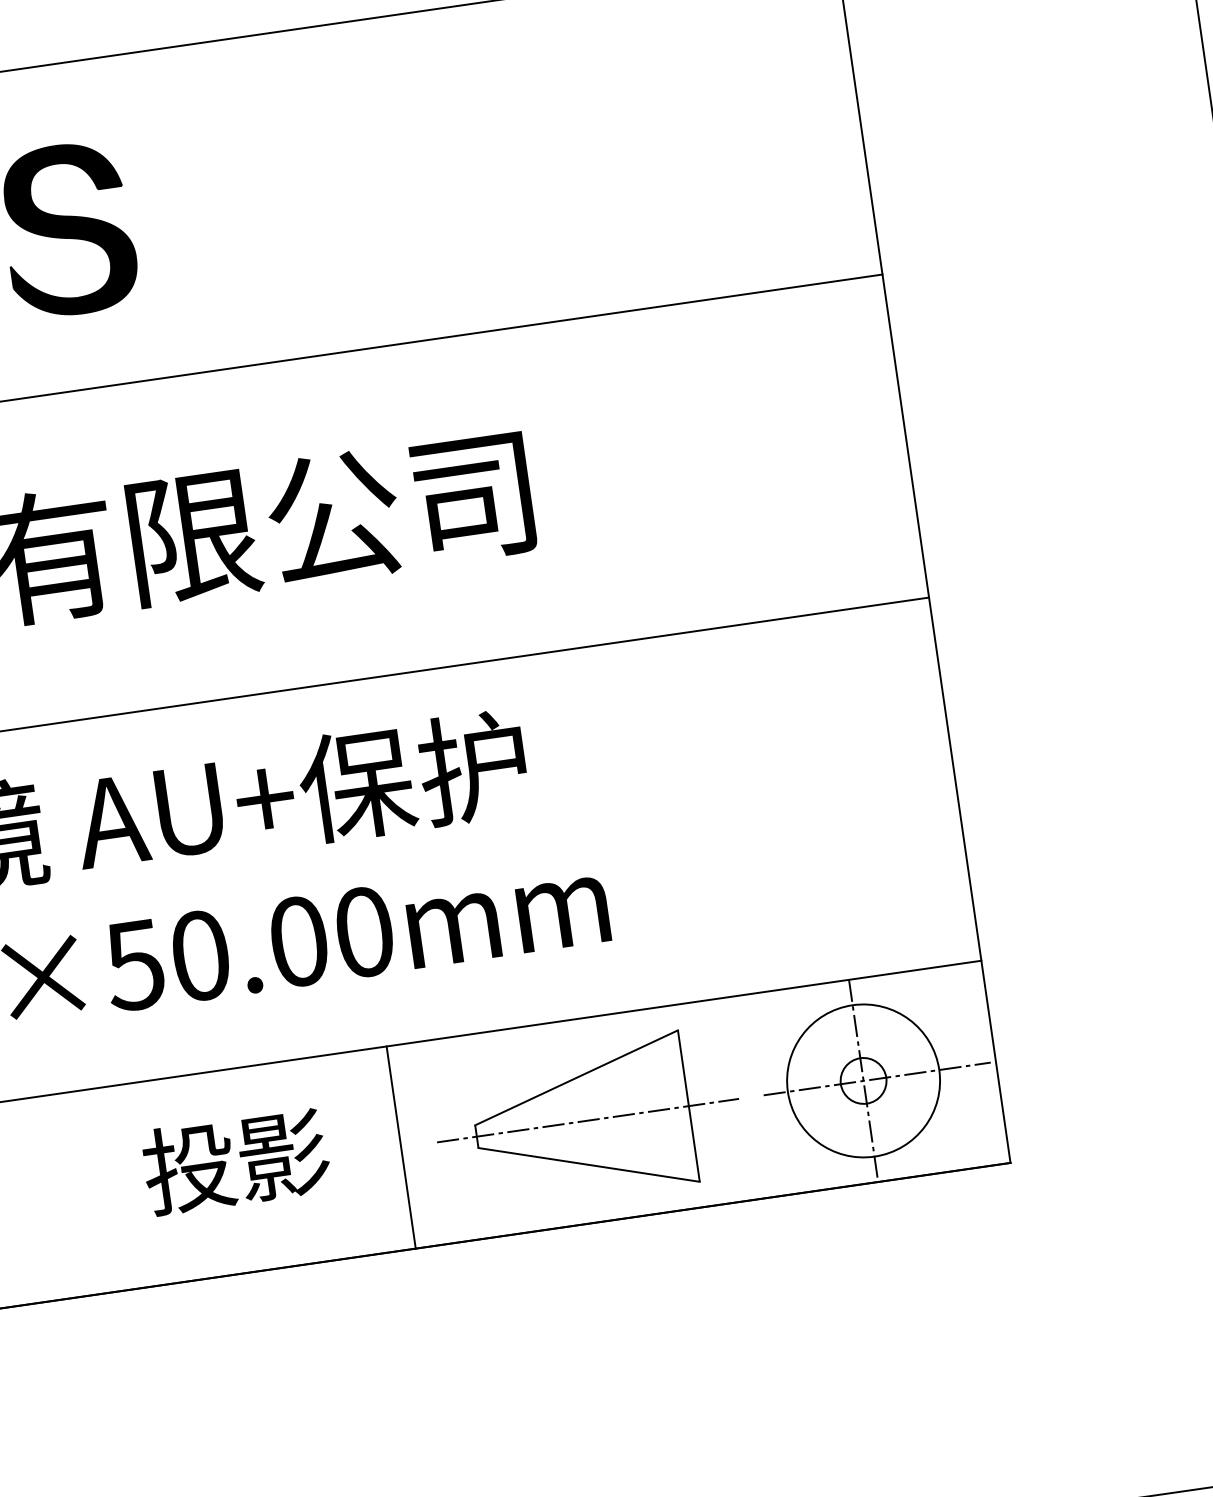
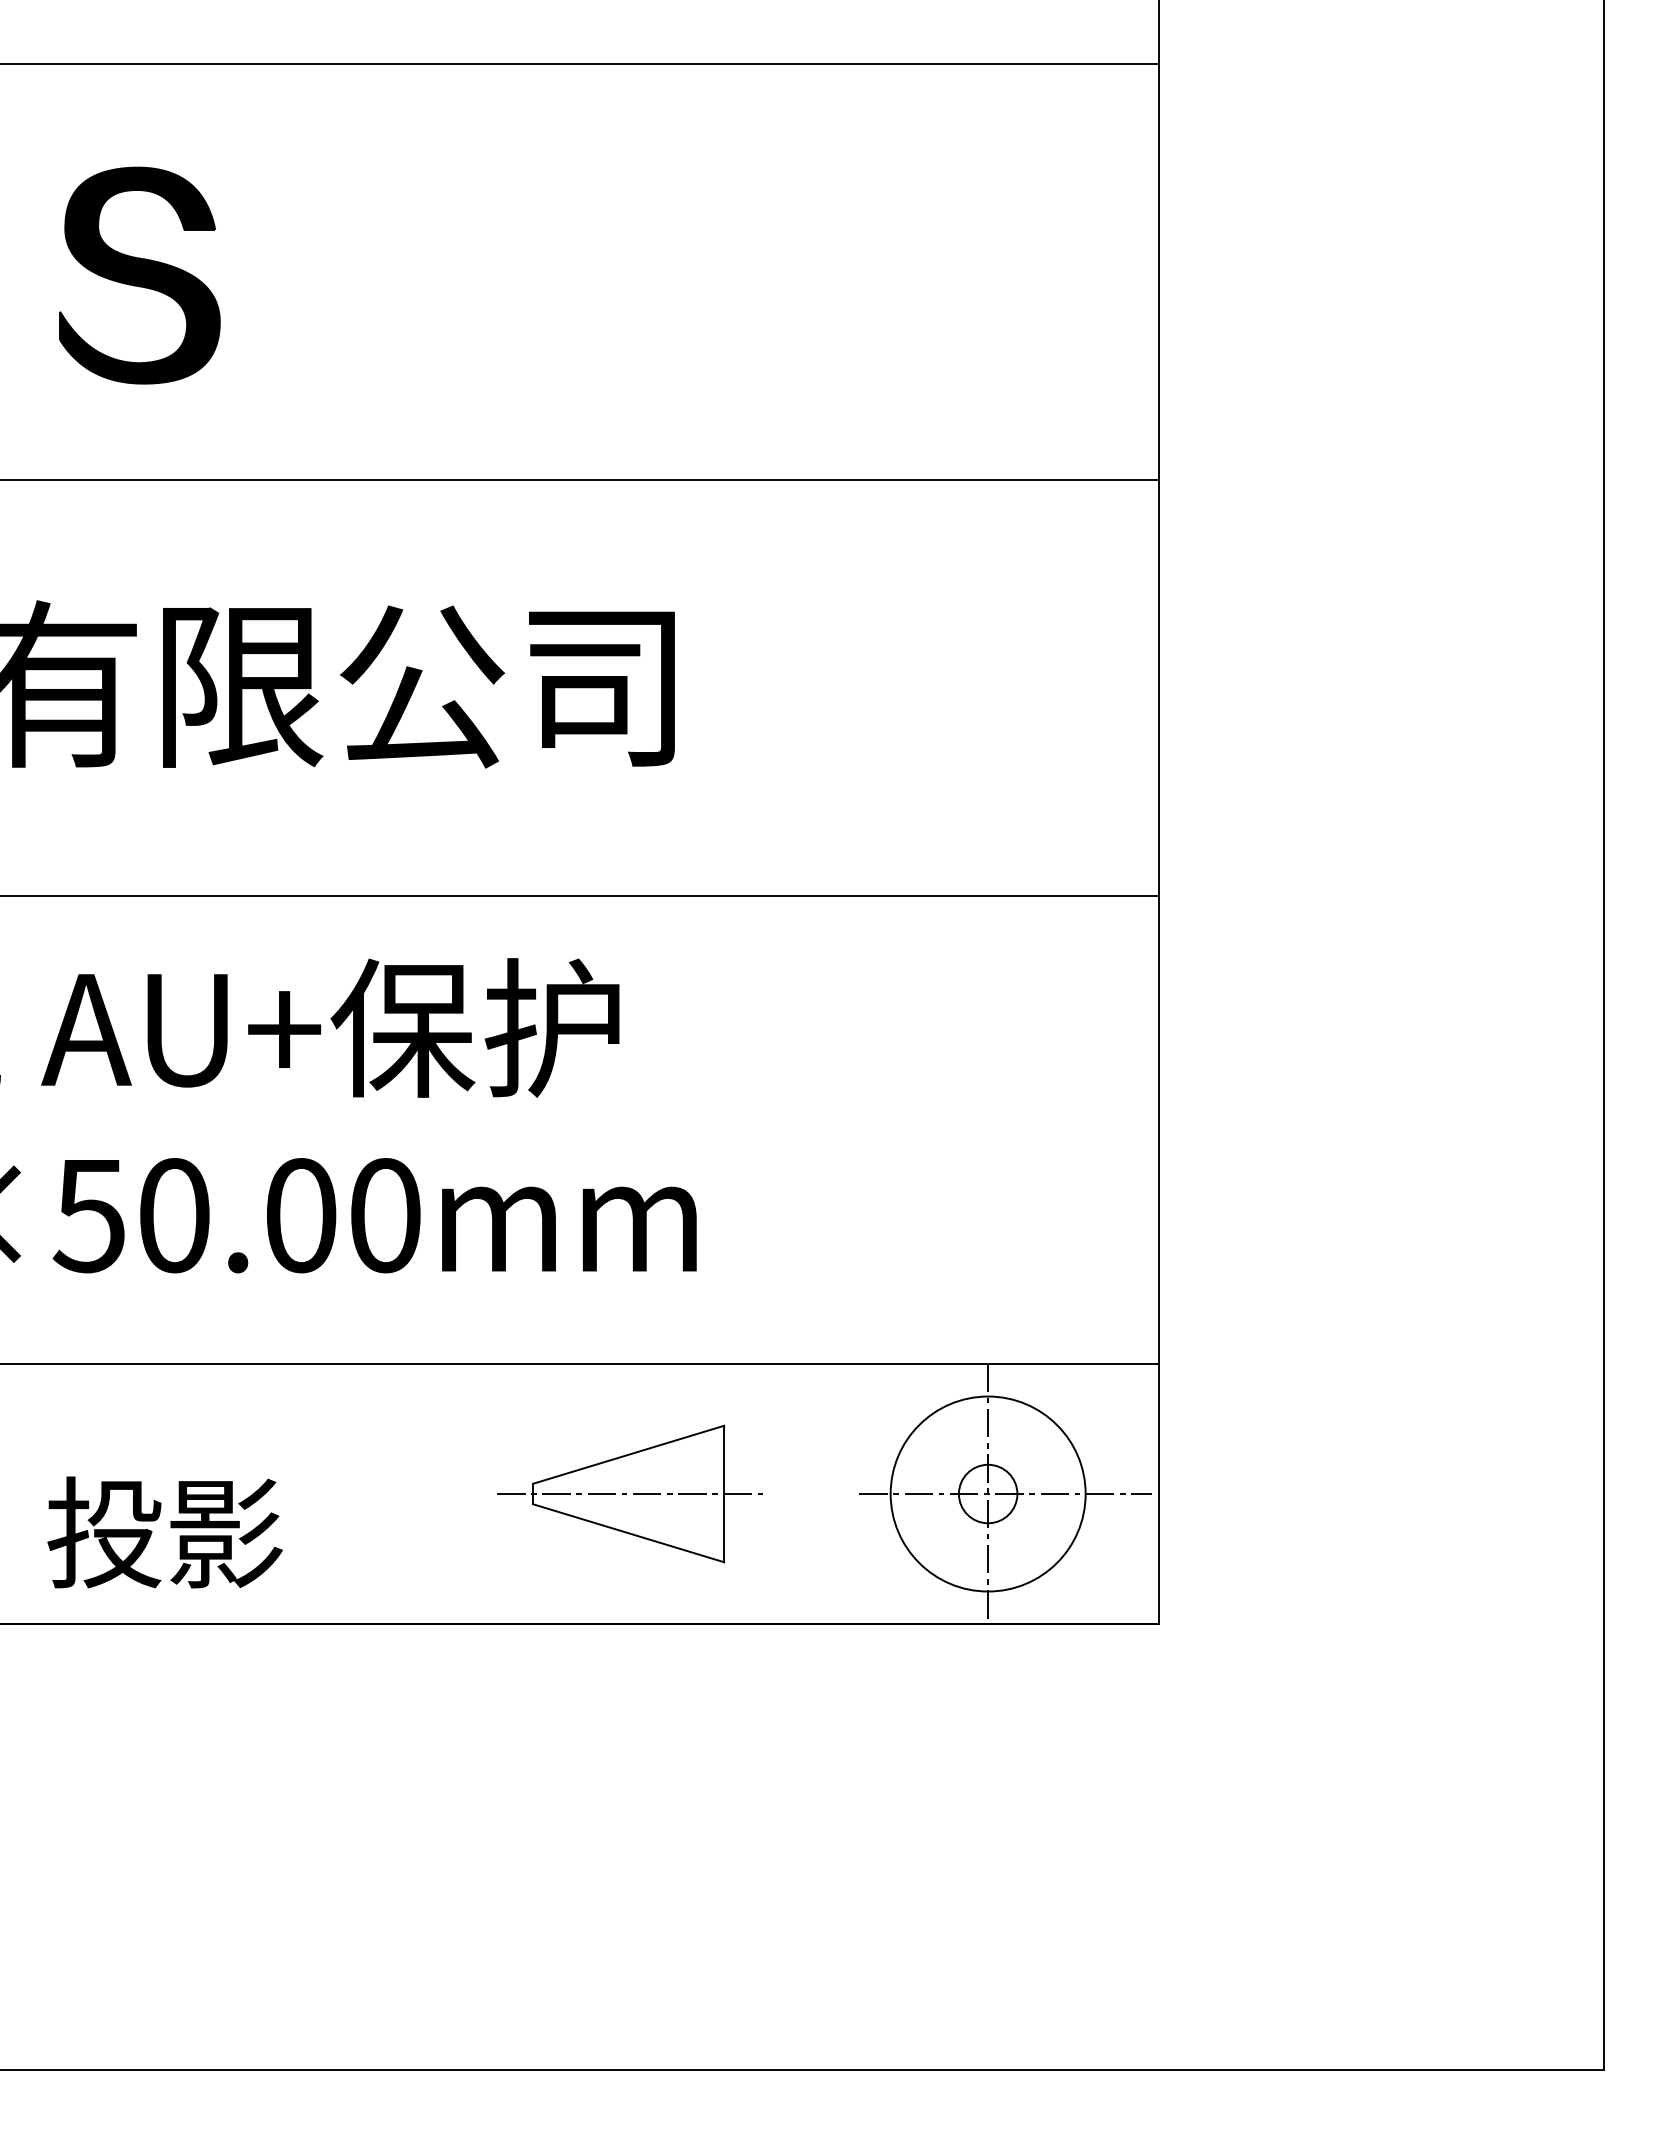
part: (588, 1120) -> (633, 1493), size x0.7
line: (401, 1147) -> (392, 1493), removed
text: (235, 1161) -> (164, 1532), moved

